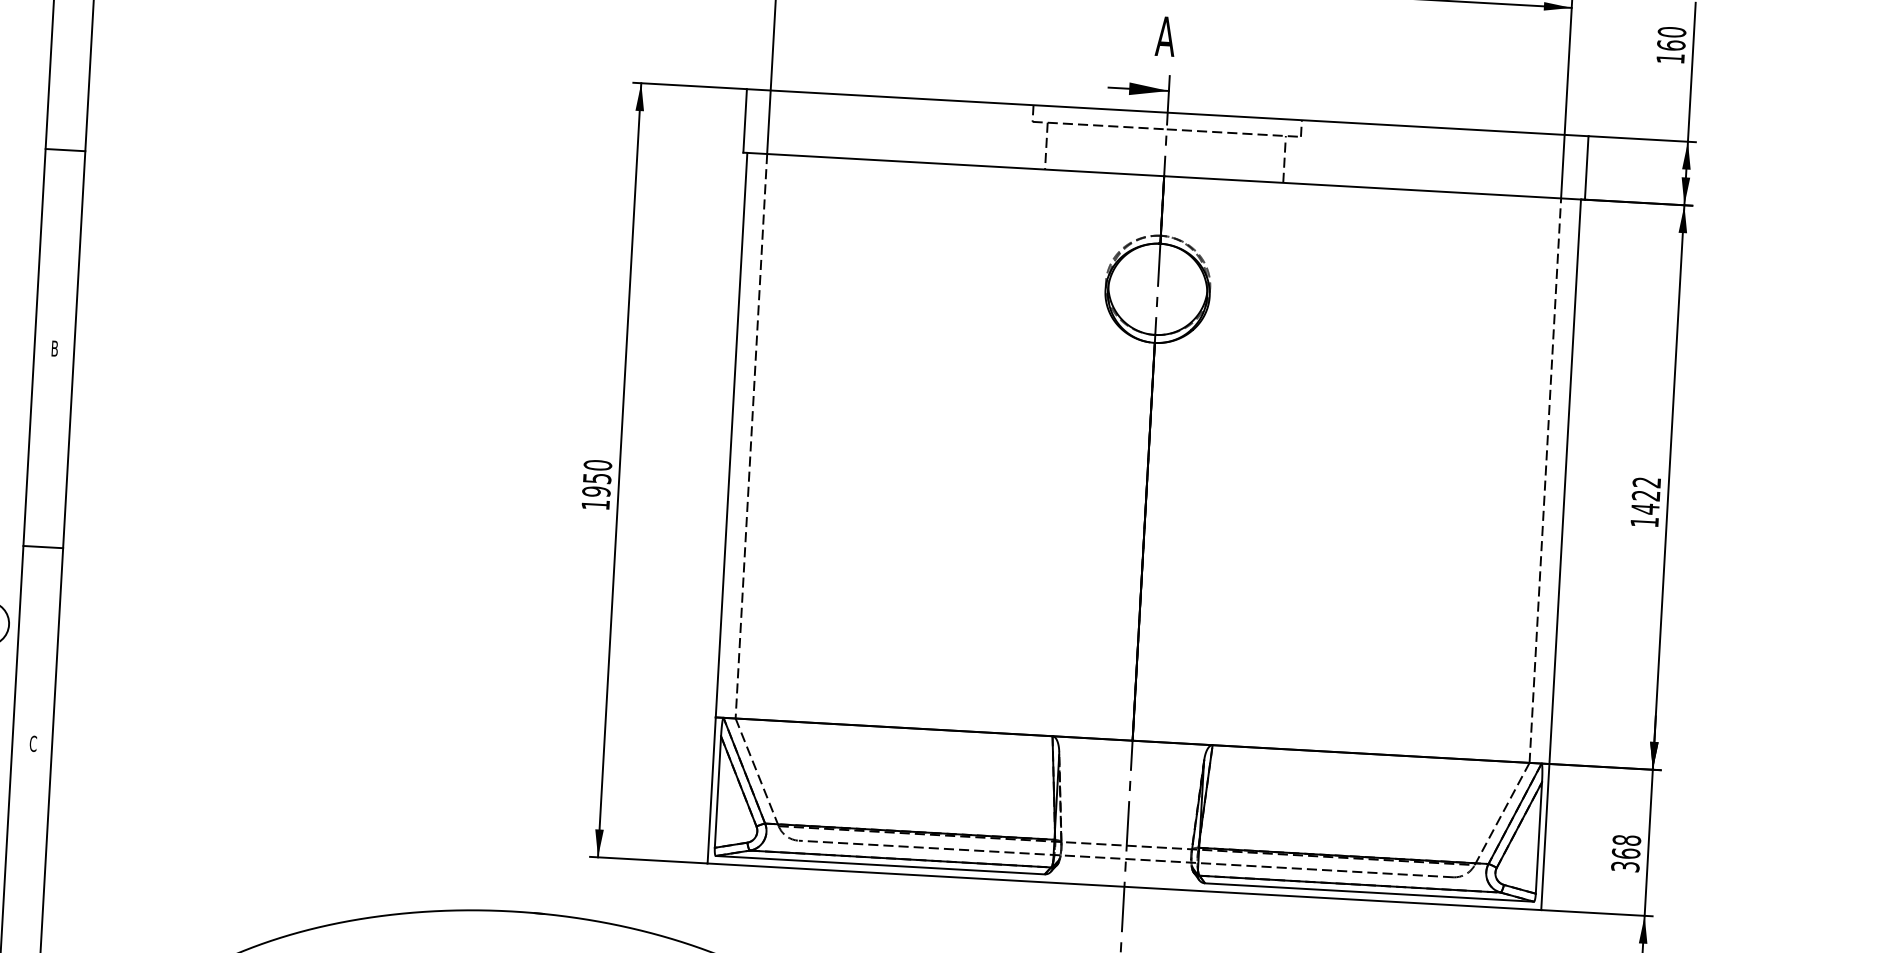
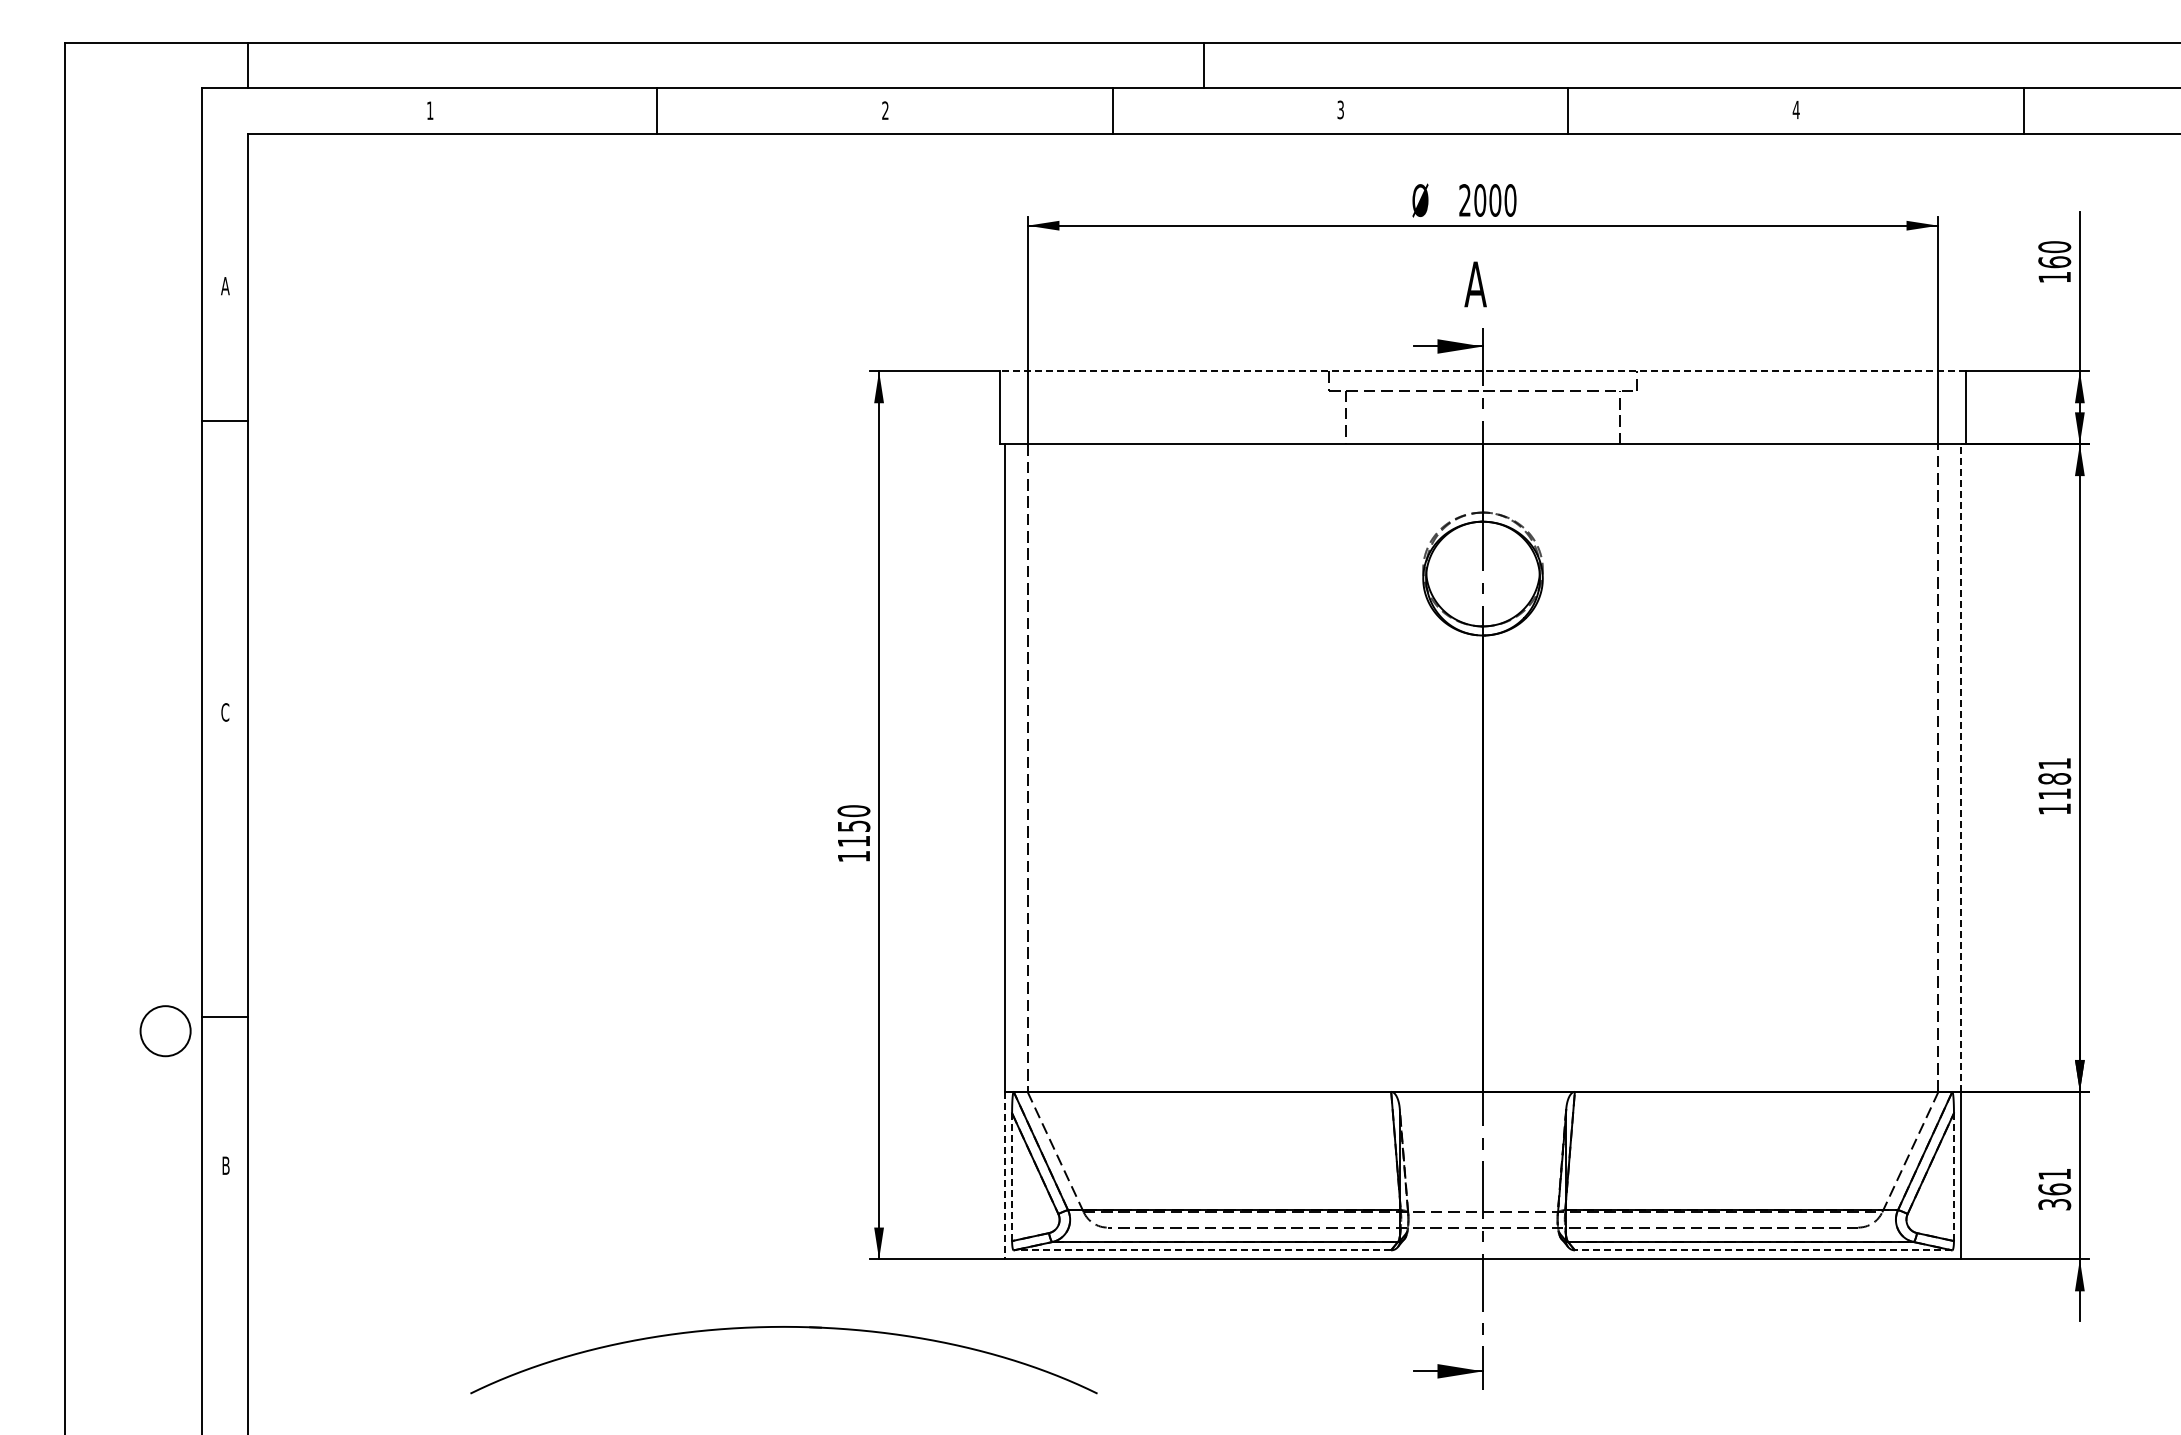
line: (1168, 112) -> (1483, 371), solid -> dashed
line: (65, 149) -> (224, 420), moved
text: (54, 348) -> (225, 712), B -> C
line: (1565, 482) -> (1961, 768), solid -> dashed
text: (596, 491) -> (853, 841), 1950 -> 1150
text: (1645, 496) -> (2054, 779), 1422 -> 1181
line: (42, 547) -> (224, 1017), moved
text: (32, 743) -> (225, 1165), C -> B
line: (711, 790) -> (1004, 1175), solid -> dashed
line: (718, 792) -> (1012, 1177), solid -> dashed
line: (1538, 838) -> (1953, 1177), solid -> dashed
text: (1626, 840) -> (2054, 1174), 368 -> 361
line: (880, 865) -> (1202, 1250), solid -> dashed
line: (1369, 892) -> (1763, 1250), solid -> dashed

